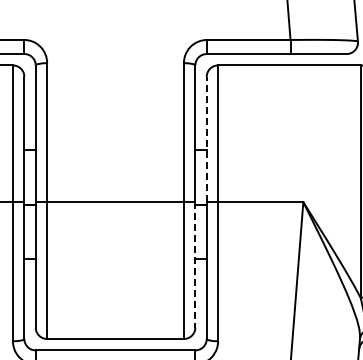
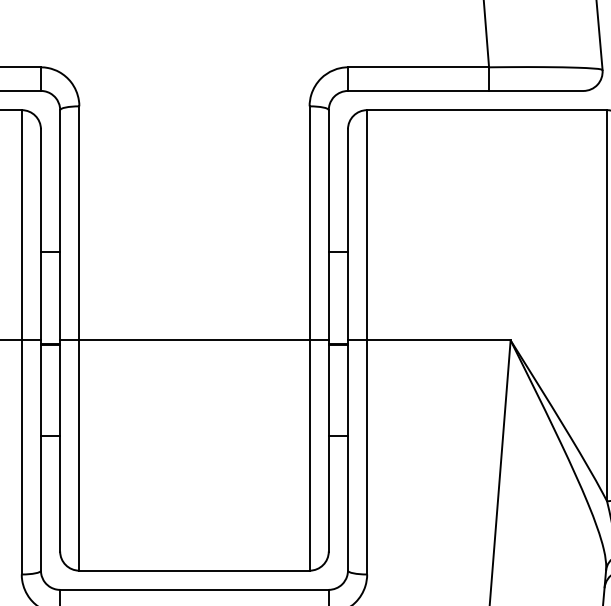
line: (206, 139) -> (347, 234), dashed -> solid
line: (195, 264) -> (329, 445), dashed -> solid

